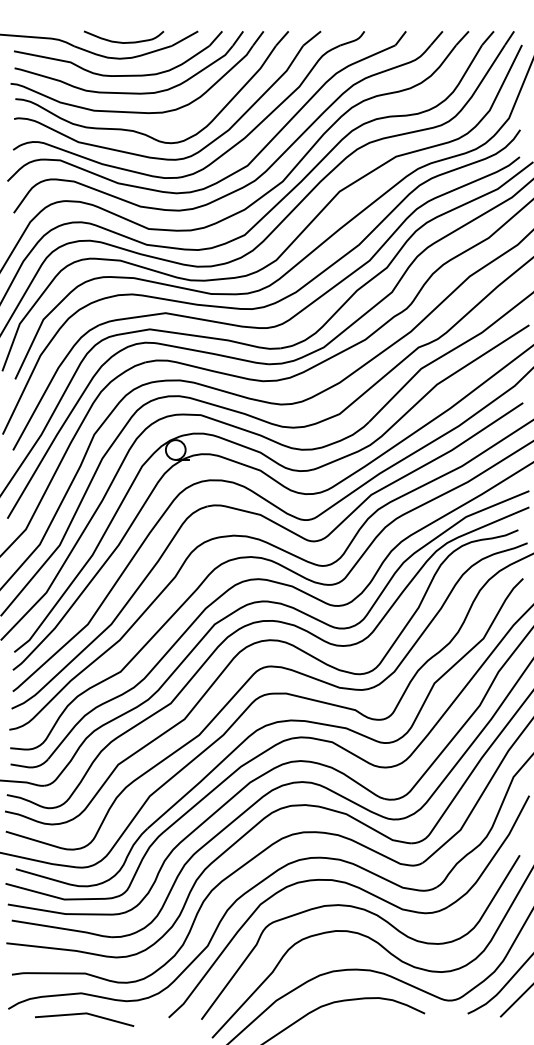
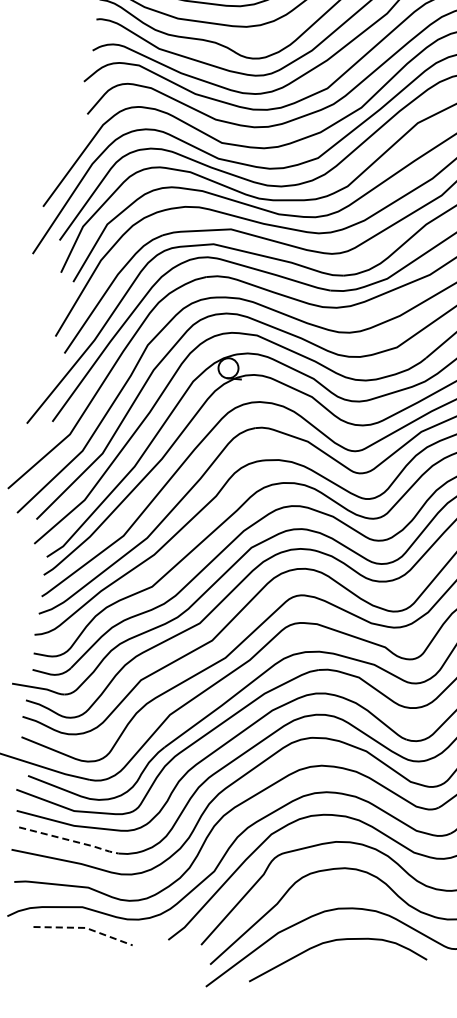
line: (63, 928) -> (70, 840), solid -> dashed
line: (86, 1013) -> (85, 928), solid -> dashed

